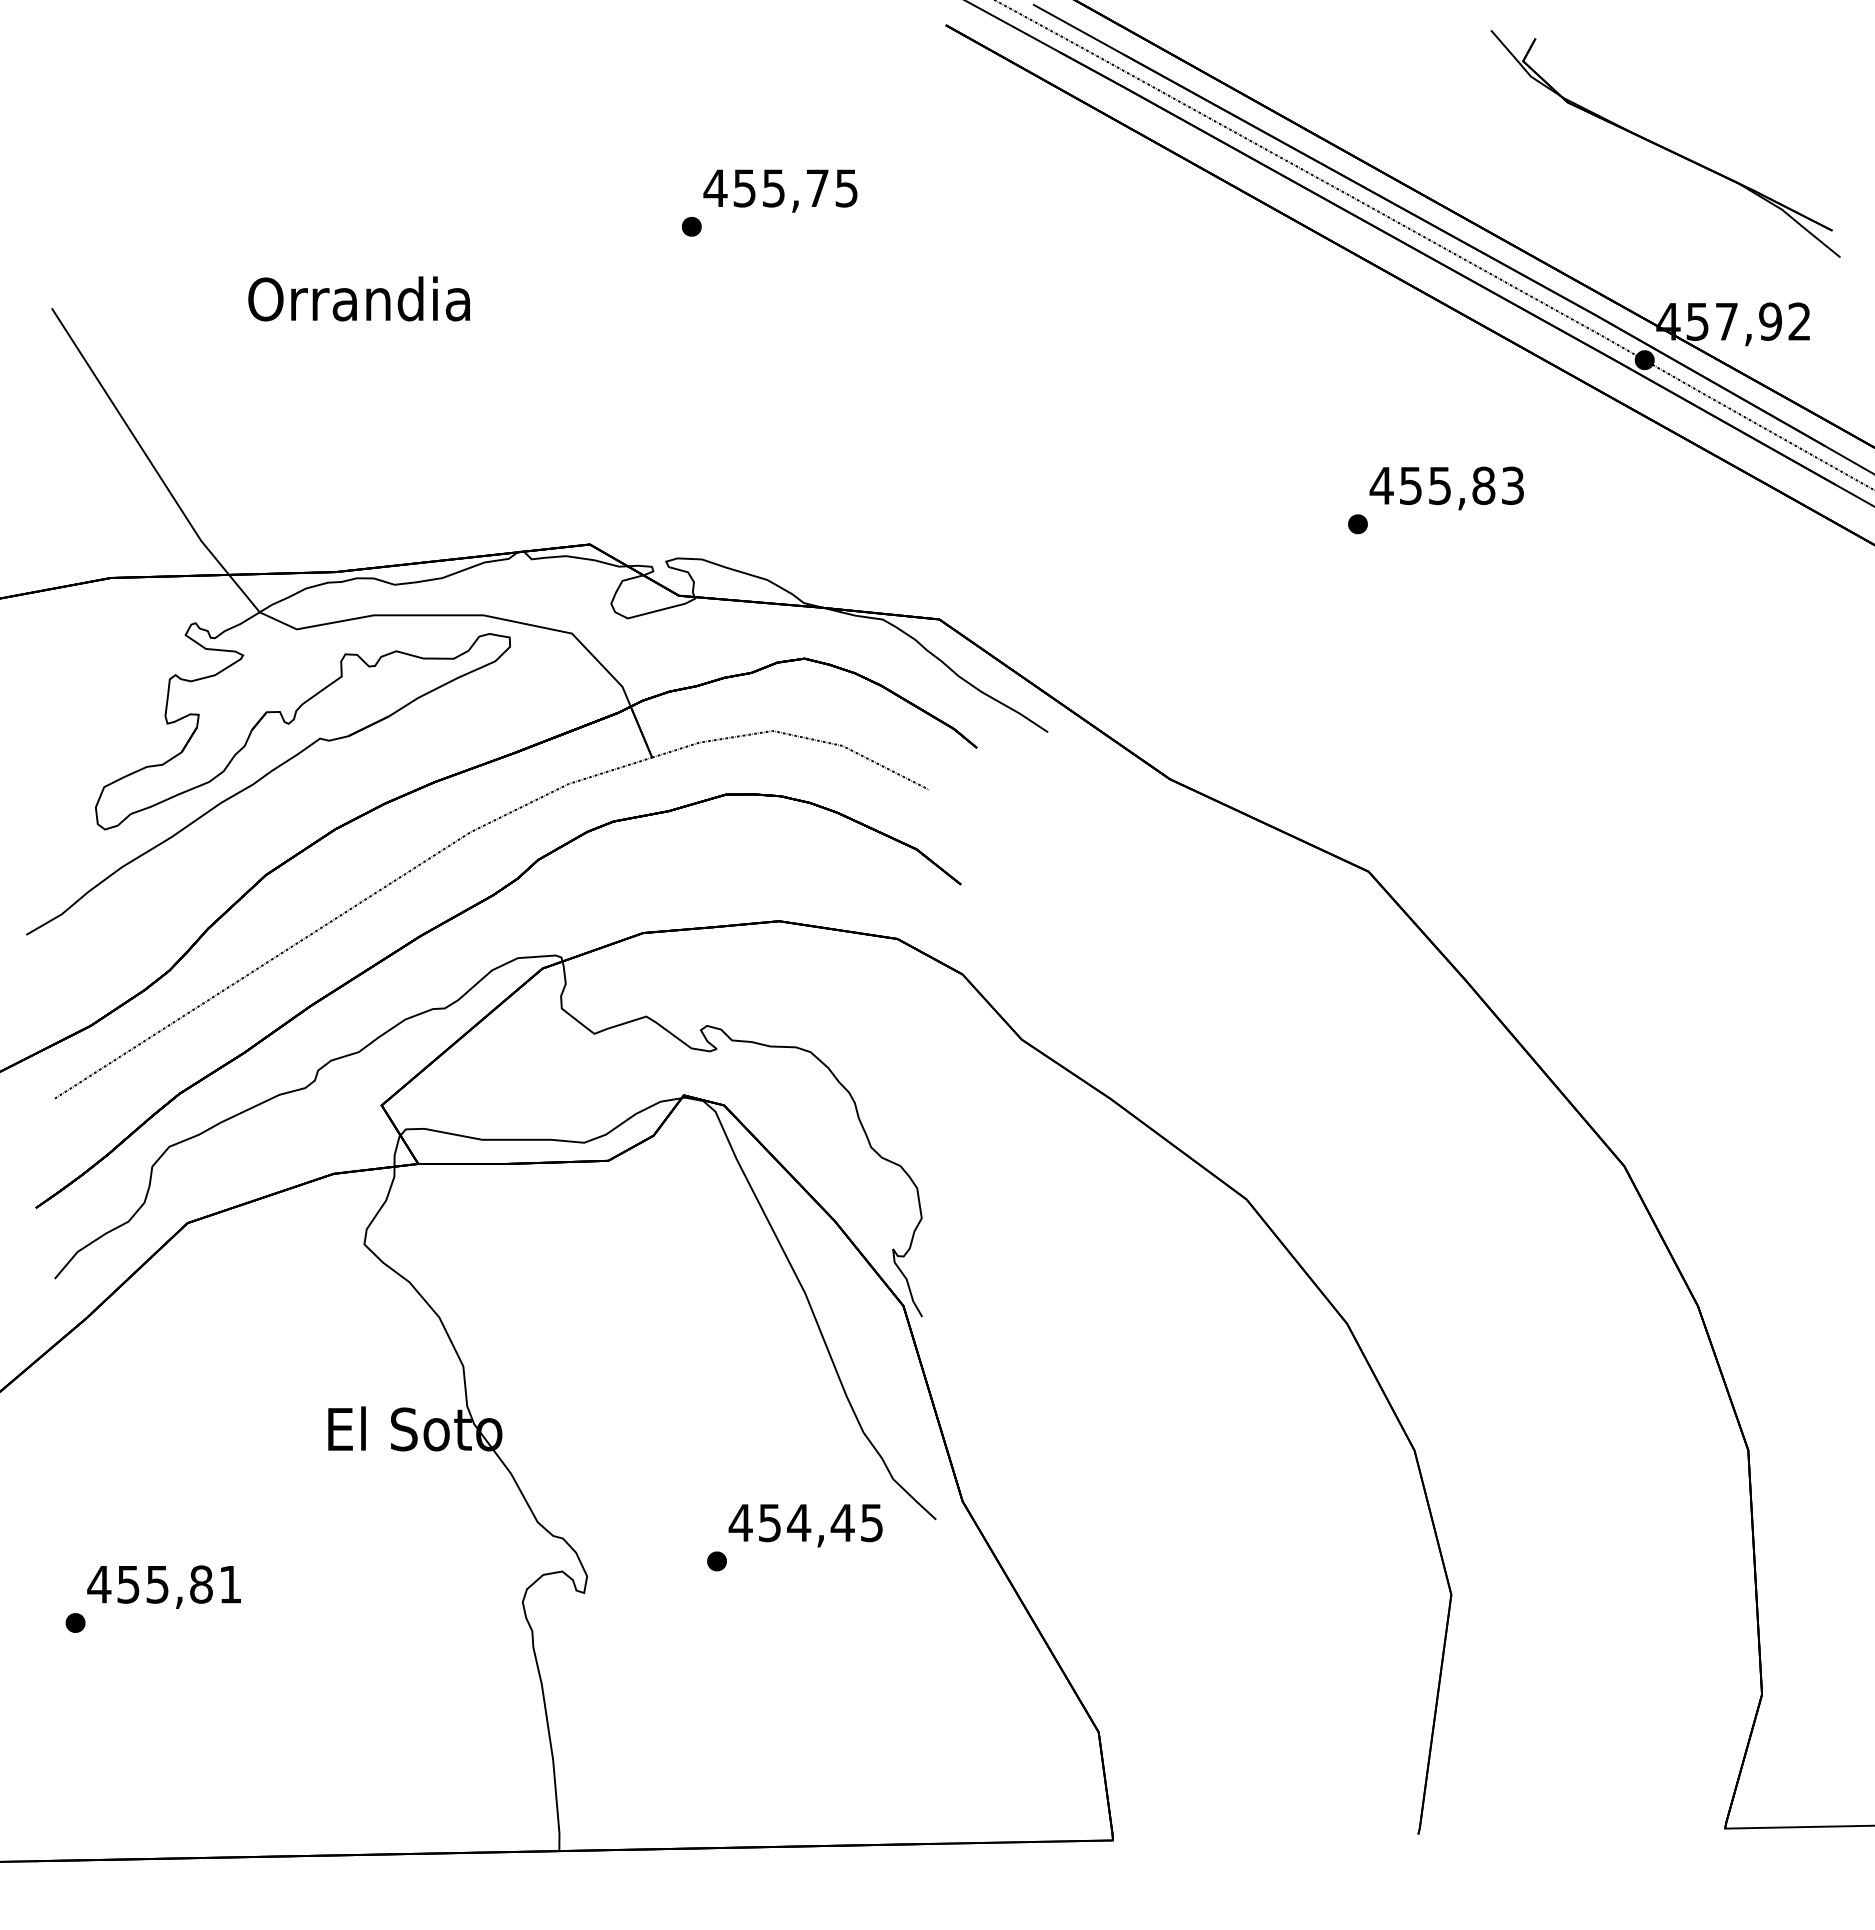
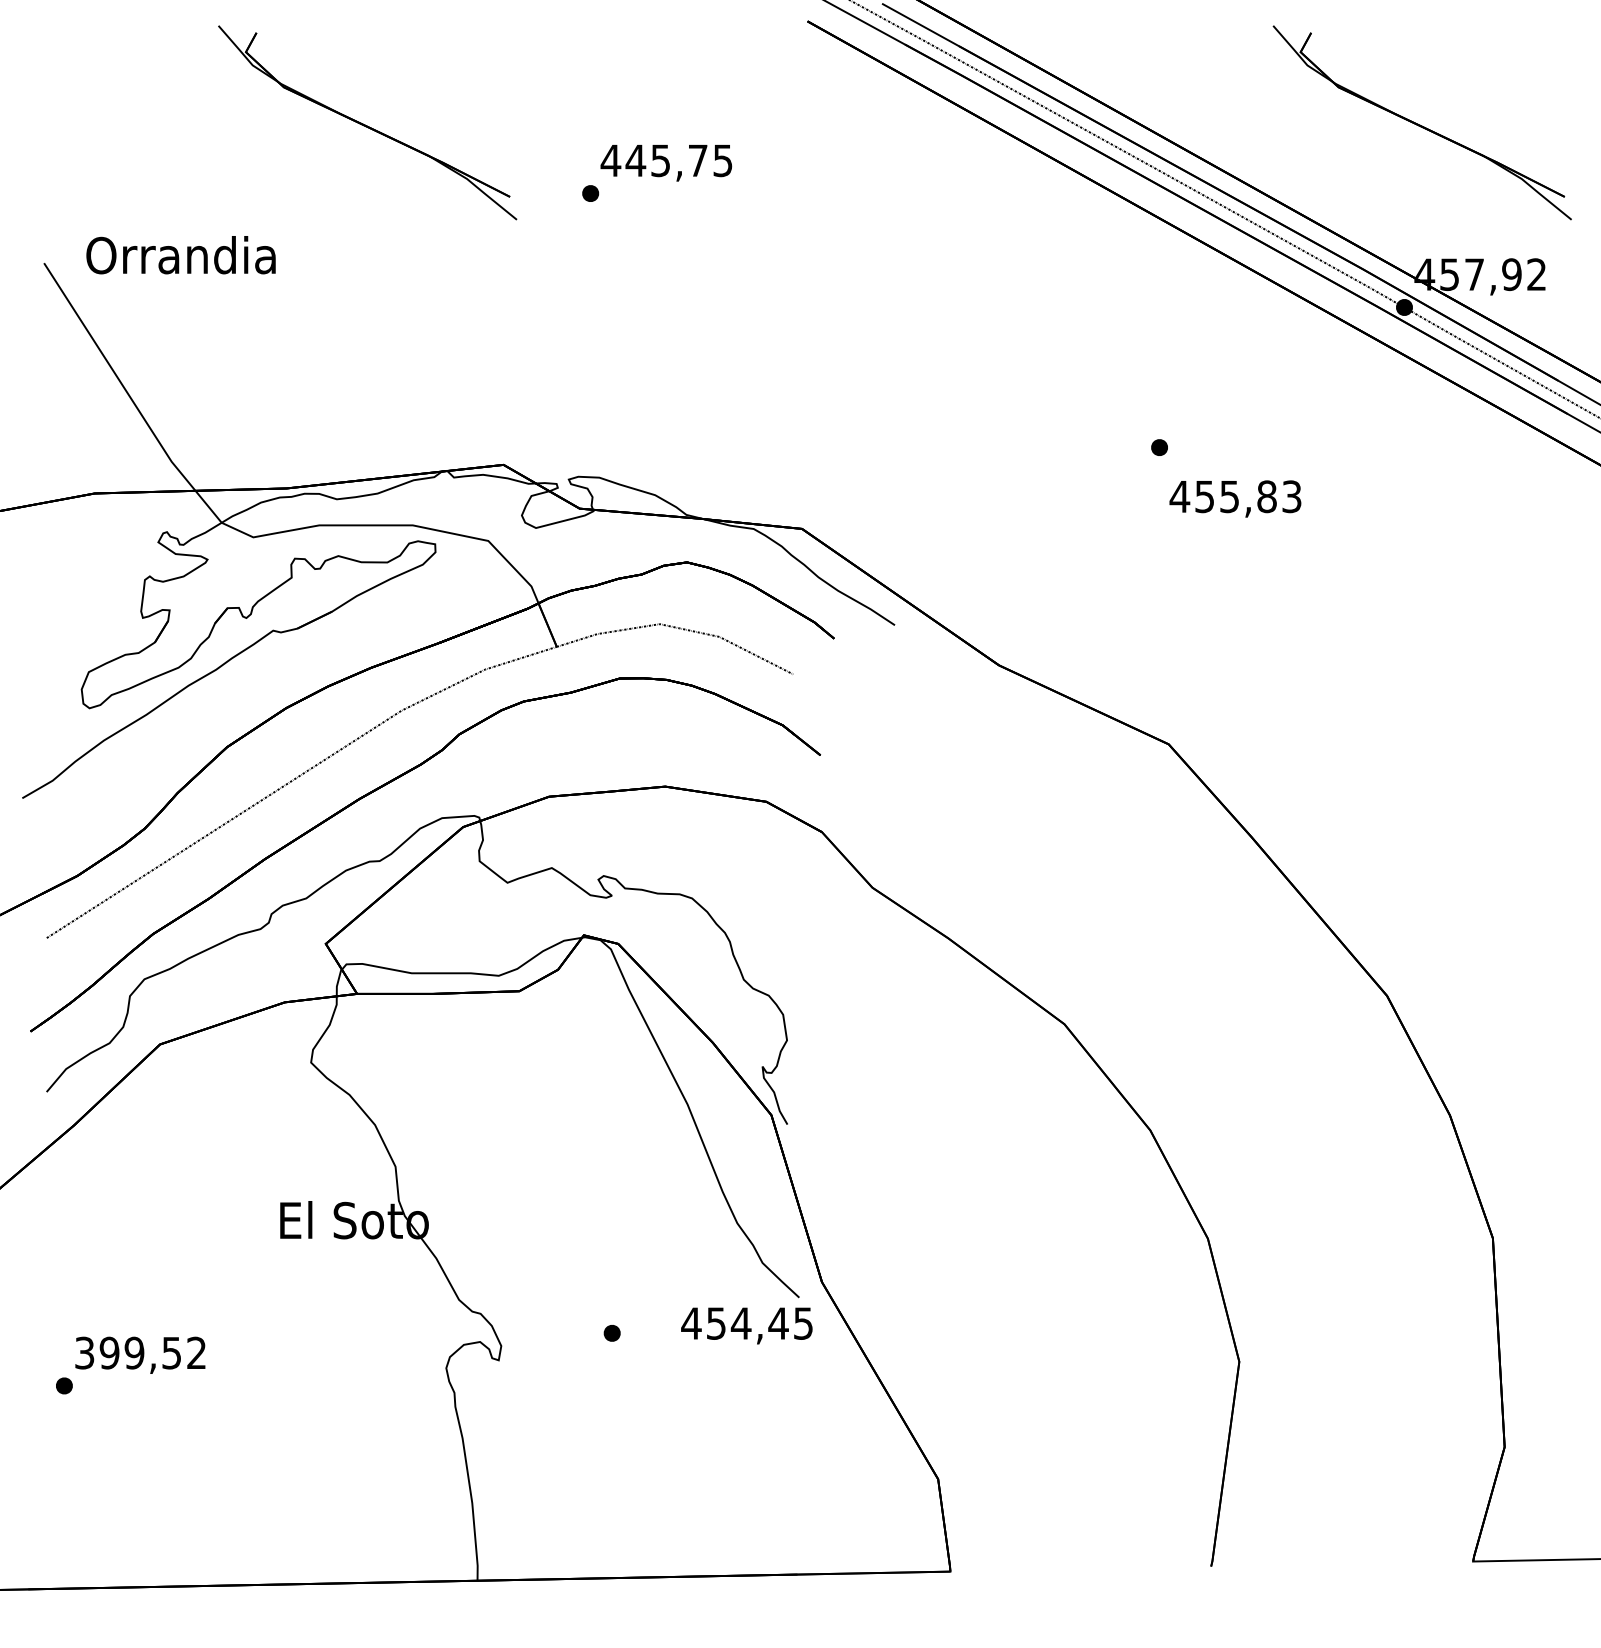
part: (430, 143) -> (367, 122), added
text: (744, 188) -> (635, 160), 455,75 -> 445,75
text: (358, 298) -> (180, 254), moved
text: (1446, 488) -> (1235, 499), moved
text: (805, 1525) -> (746, 1325), moved
text: (163, 1584) -> (139, 1353), 455,81 -> 399,52

